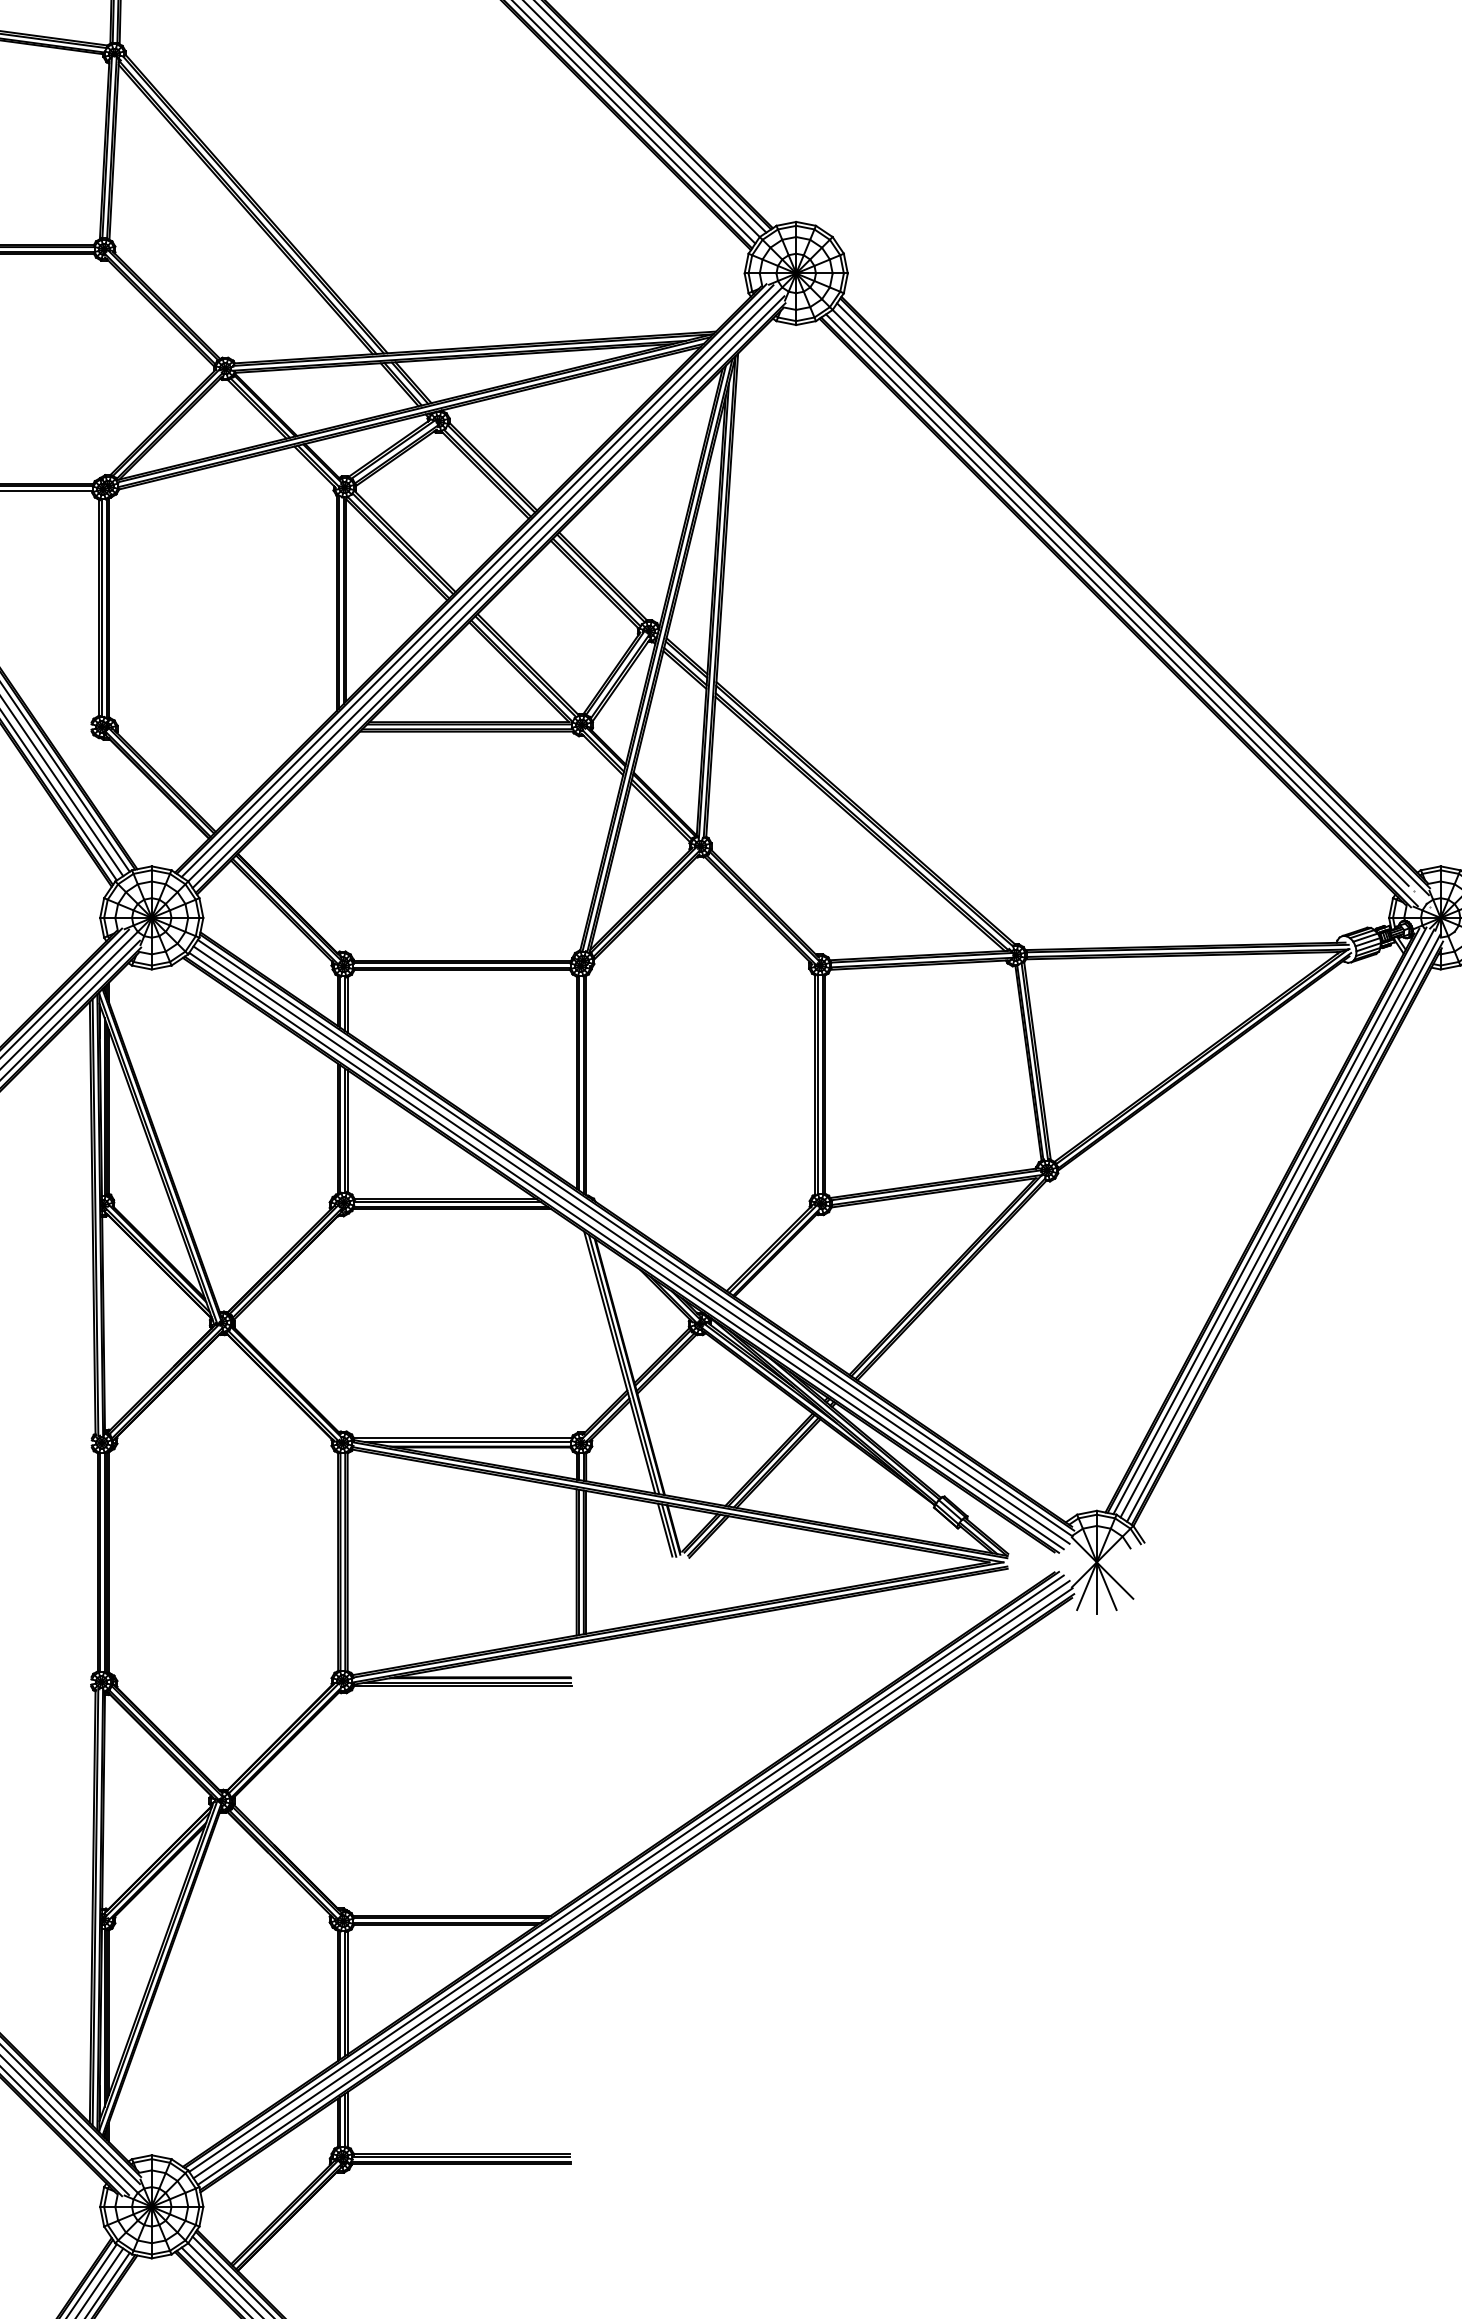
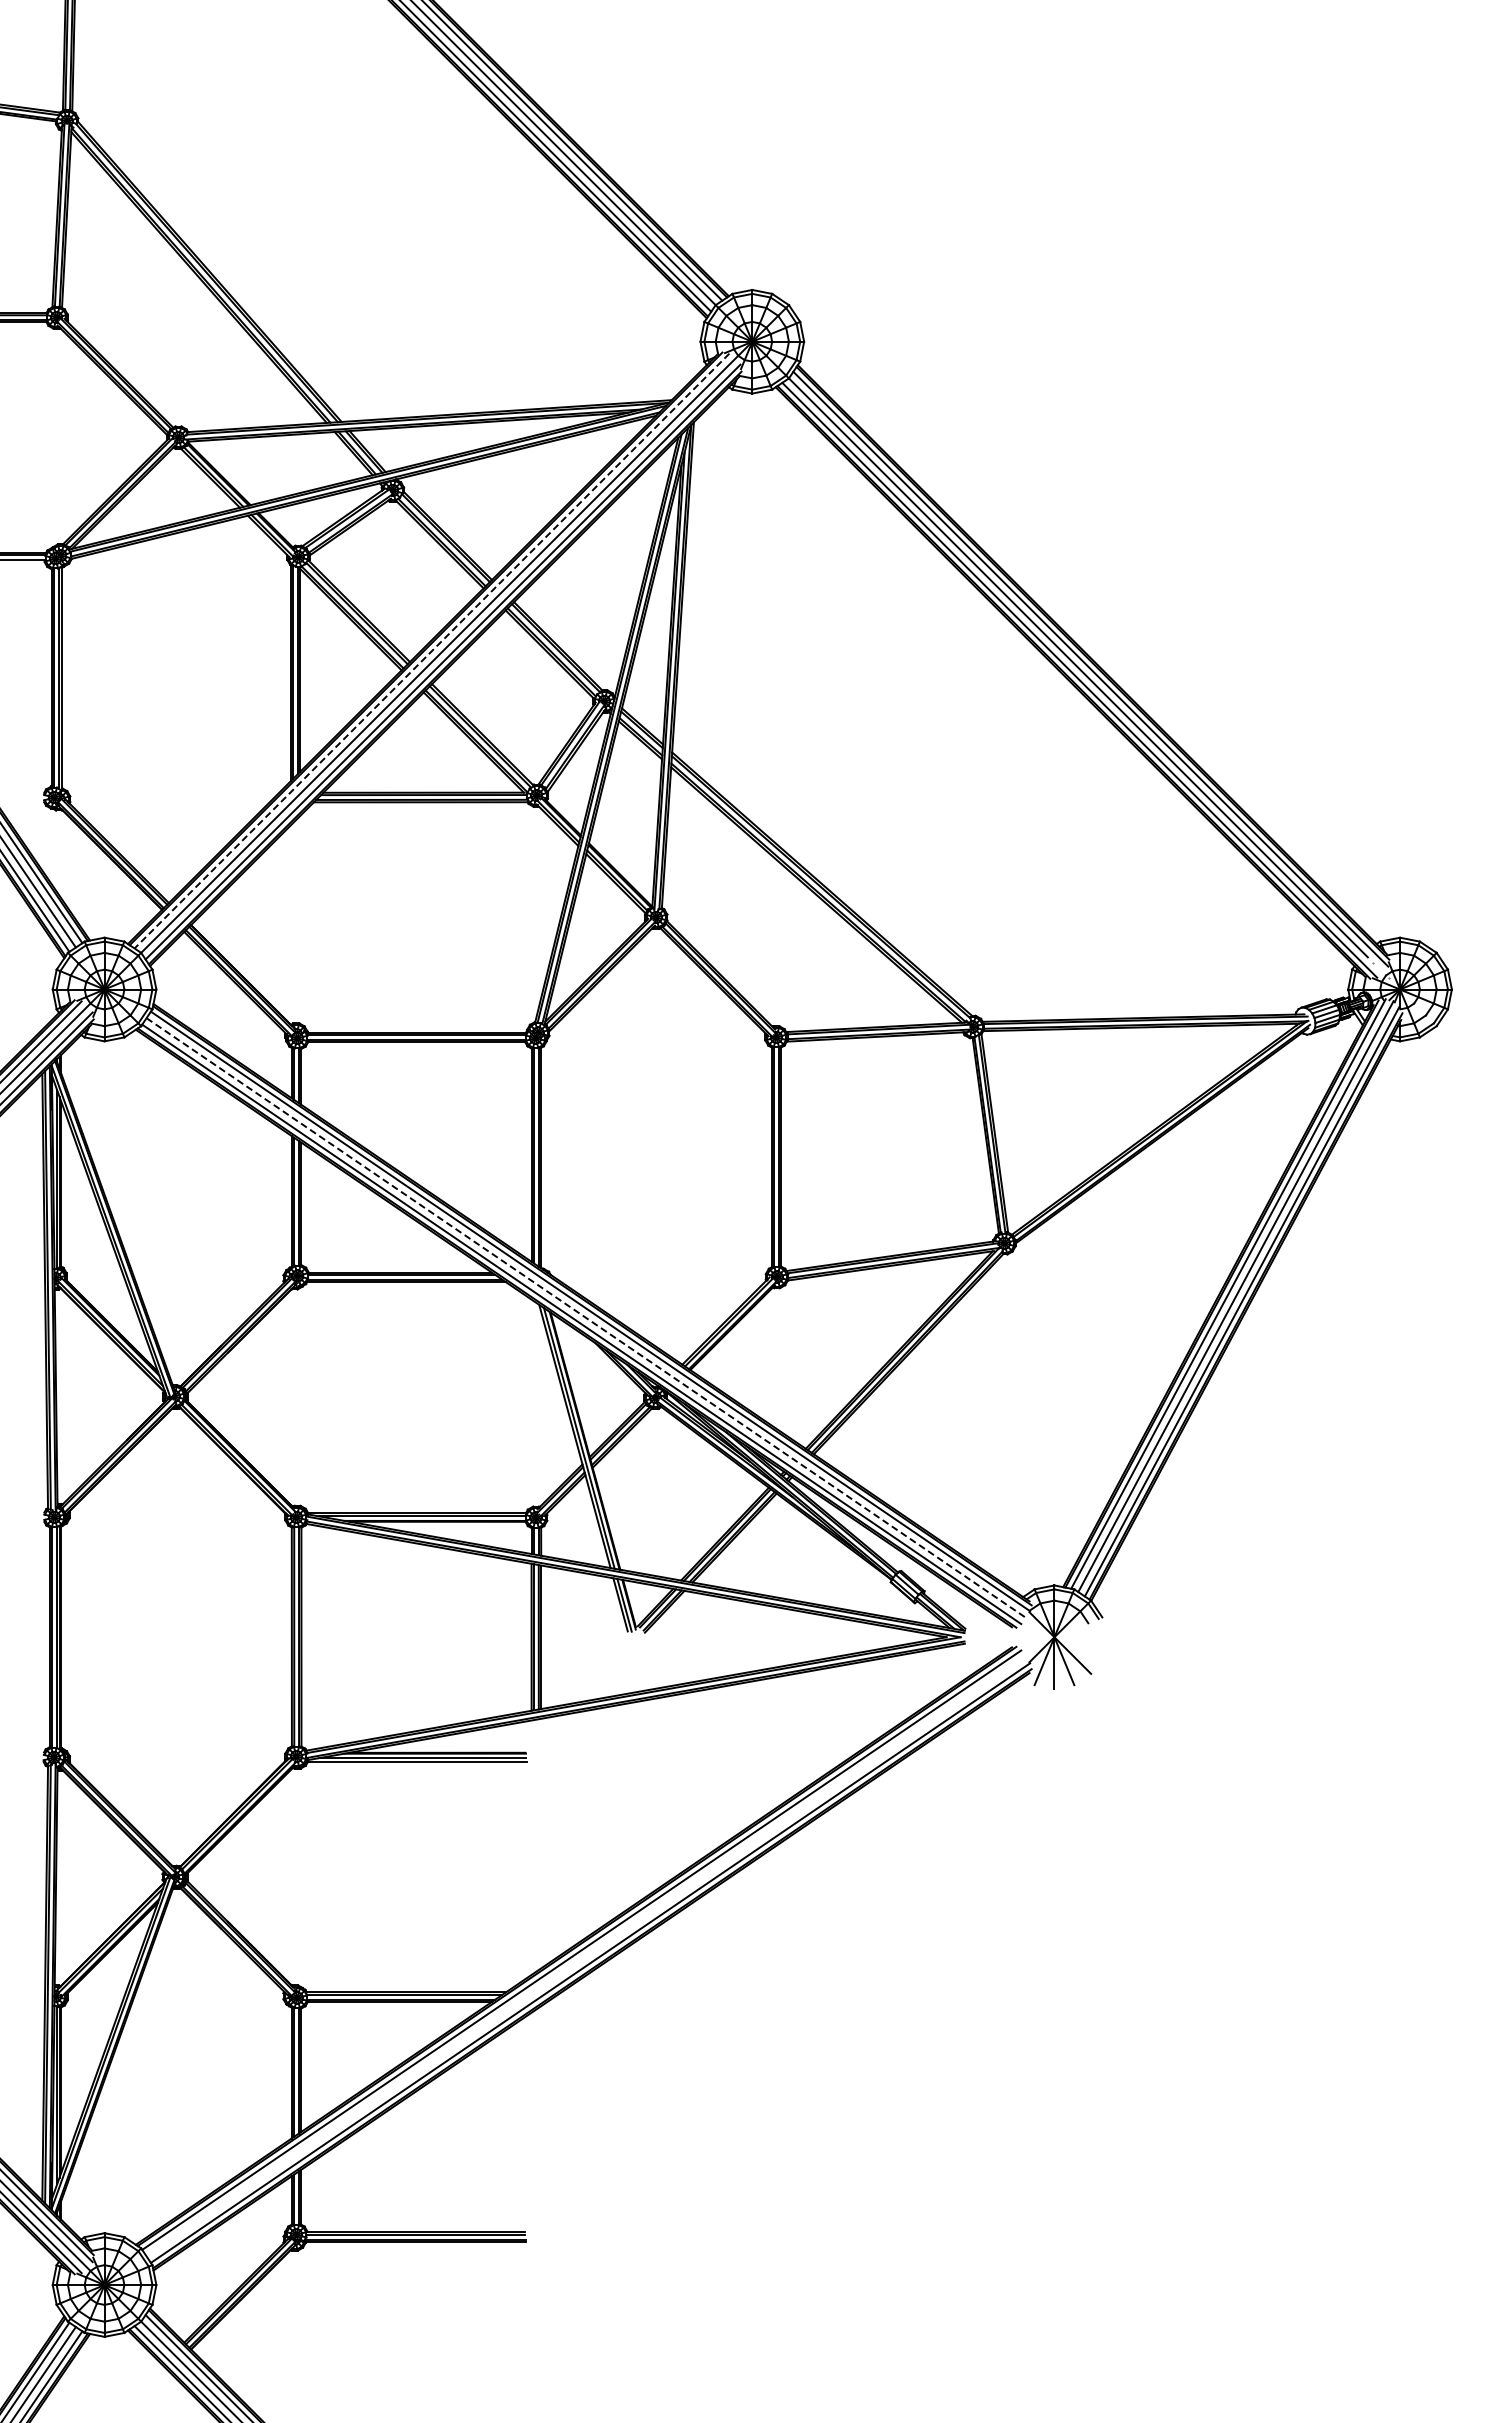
line: (478, 581) -> (432, 651), solid -> dashed
line: (631, 1245) -> (586, 1318), solid -> dashed
line: (631, 1878) -> (586, 1955), removed

